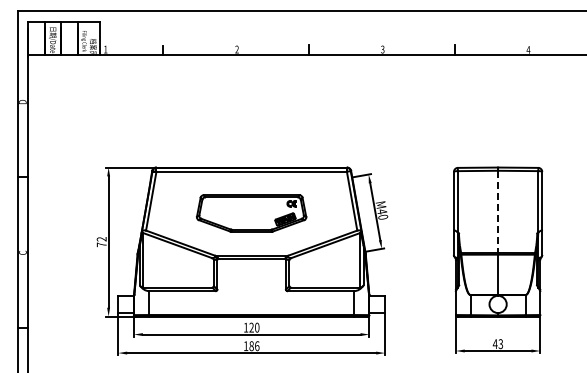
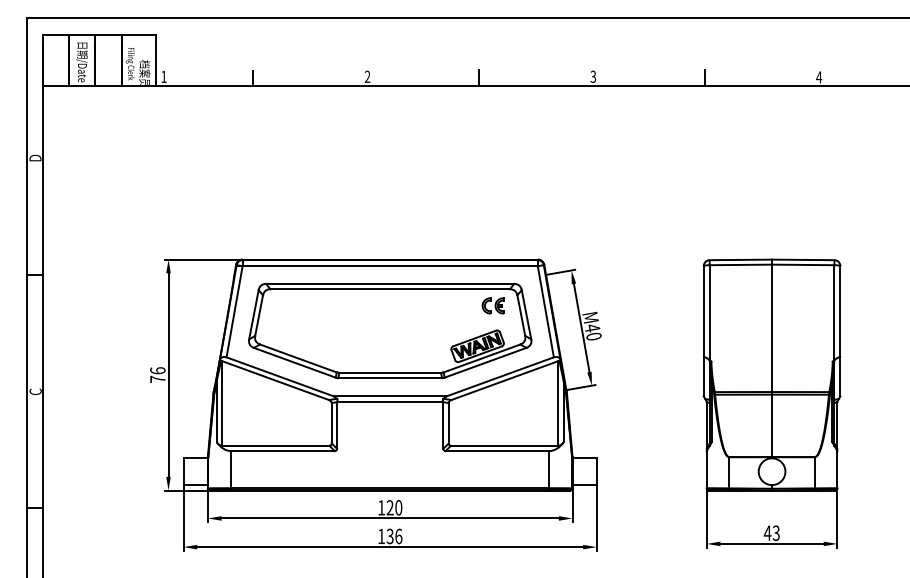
line: (498, 212) -> (772, 329), dashed -> solid
part: (251, 213) -> (389, 330), size x1.67
text: (101, 239) -> (157, 371), 72 -> 76
text: (251, 345) -> (389, 535), 186 -> 136

